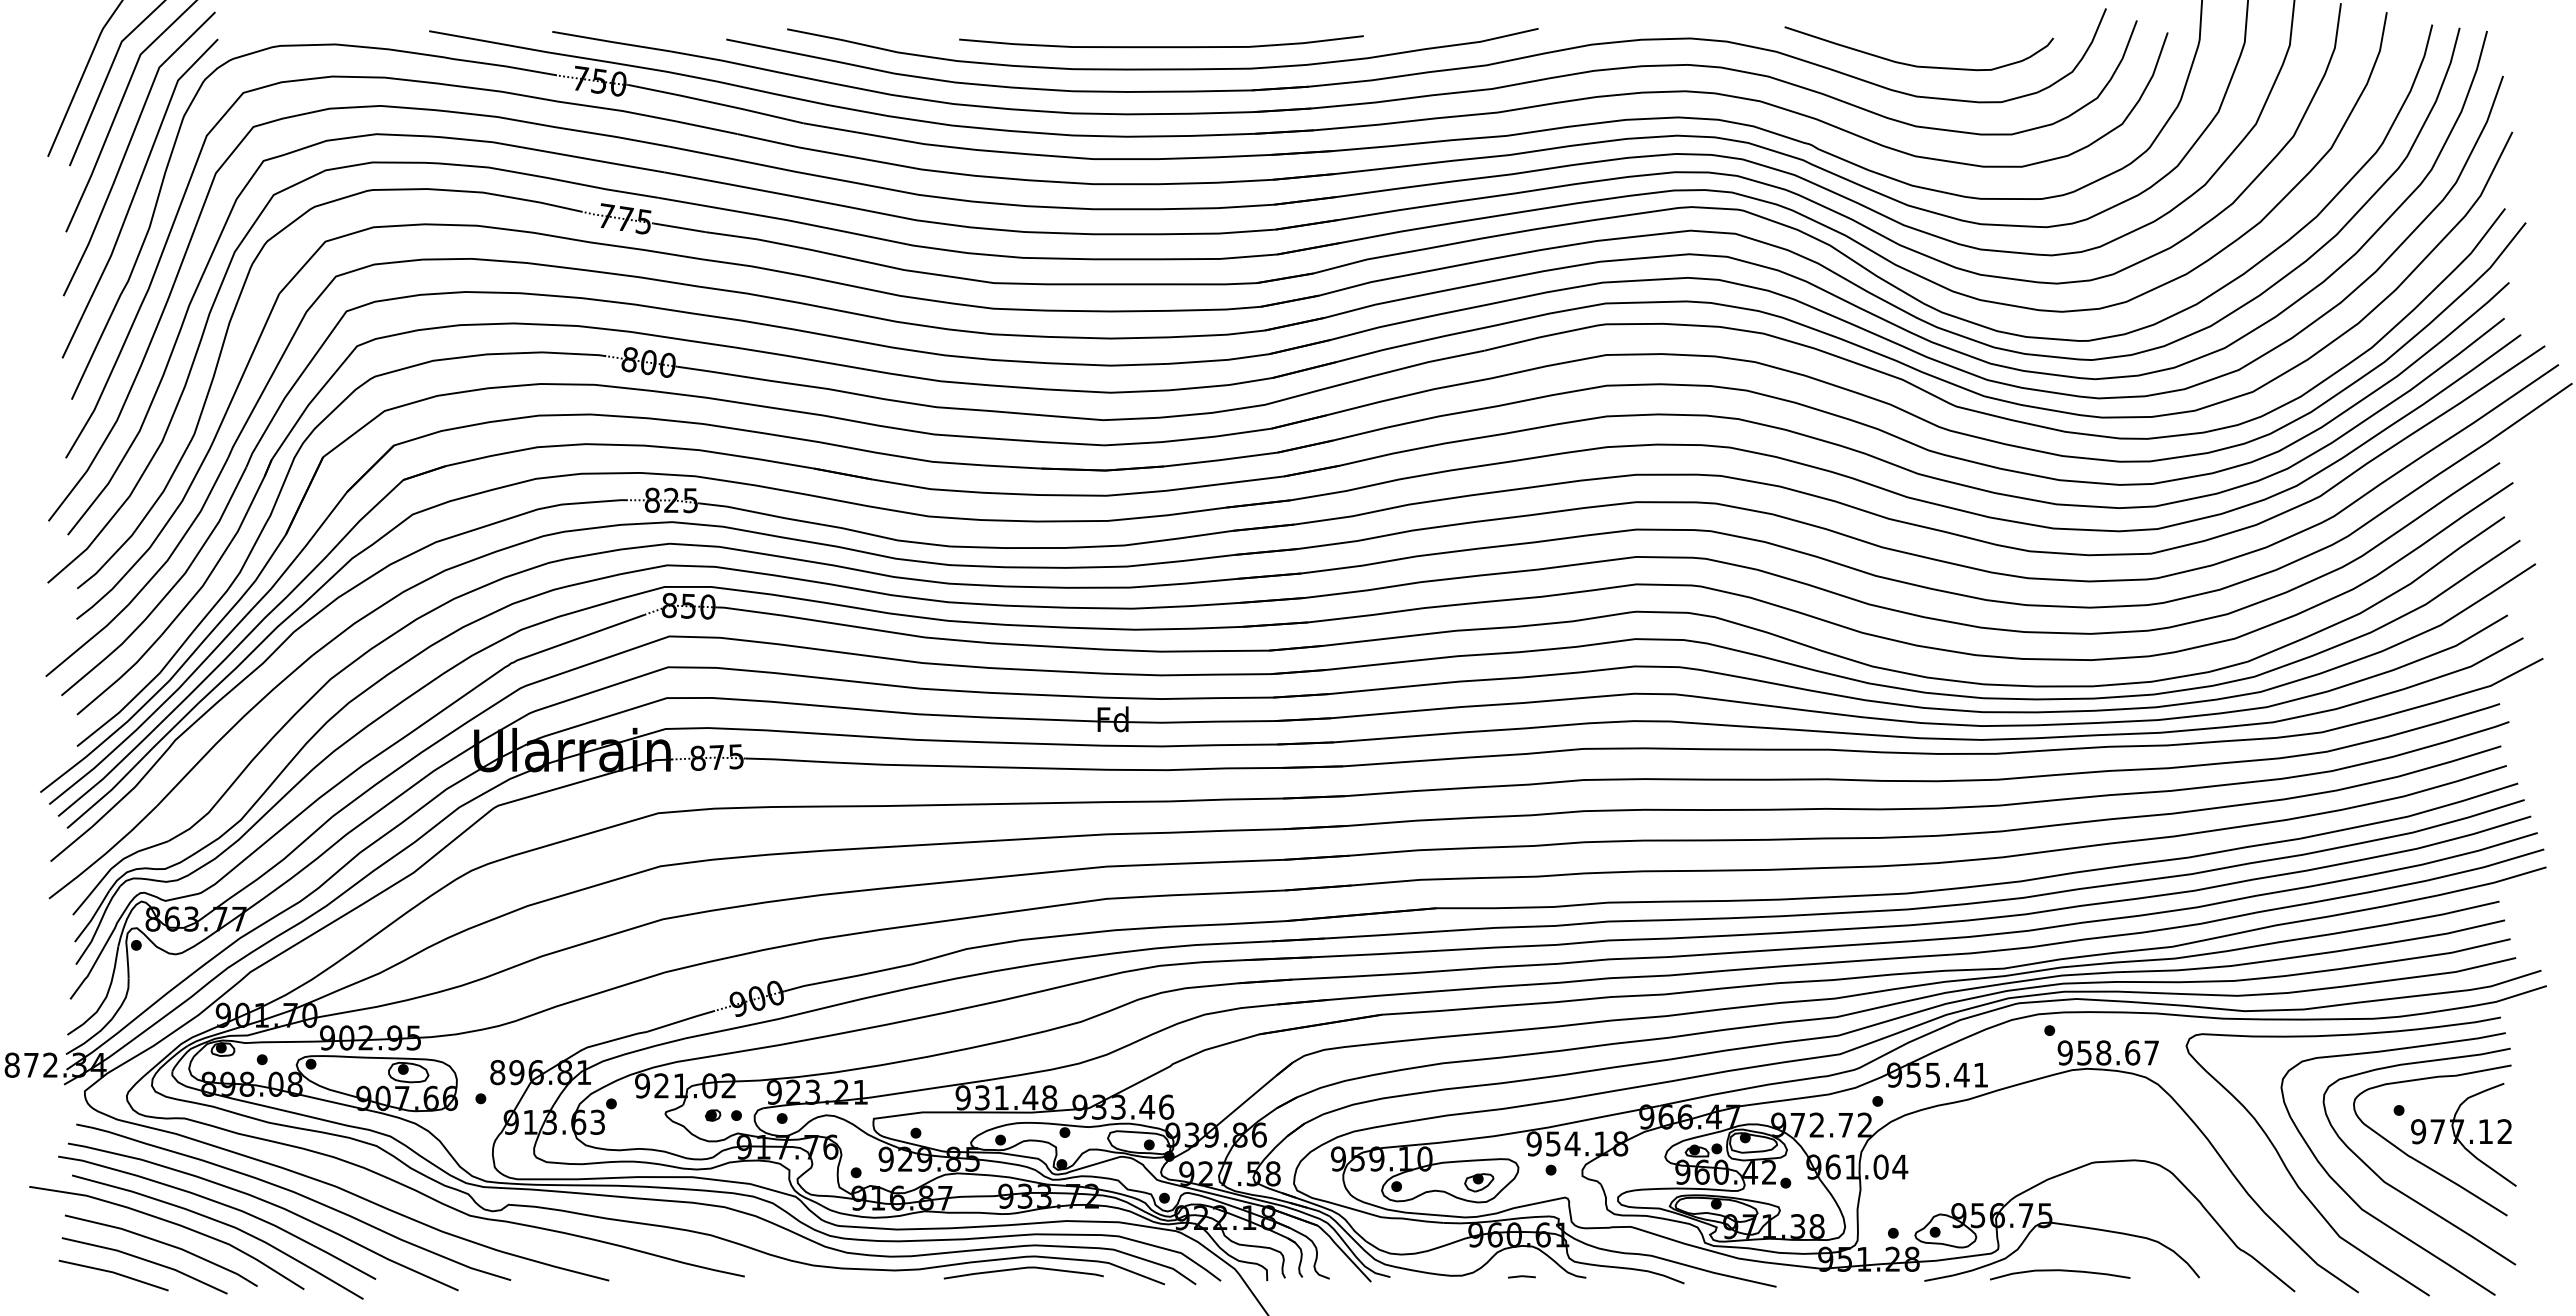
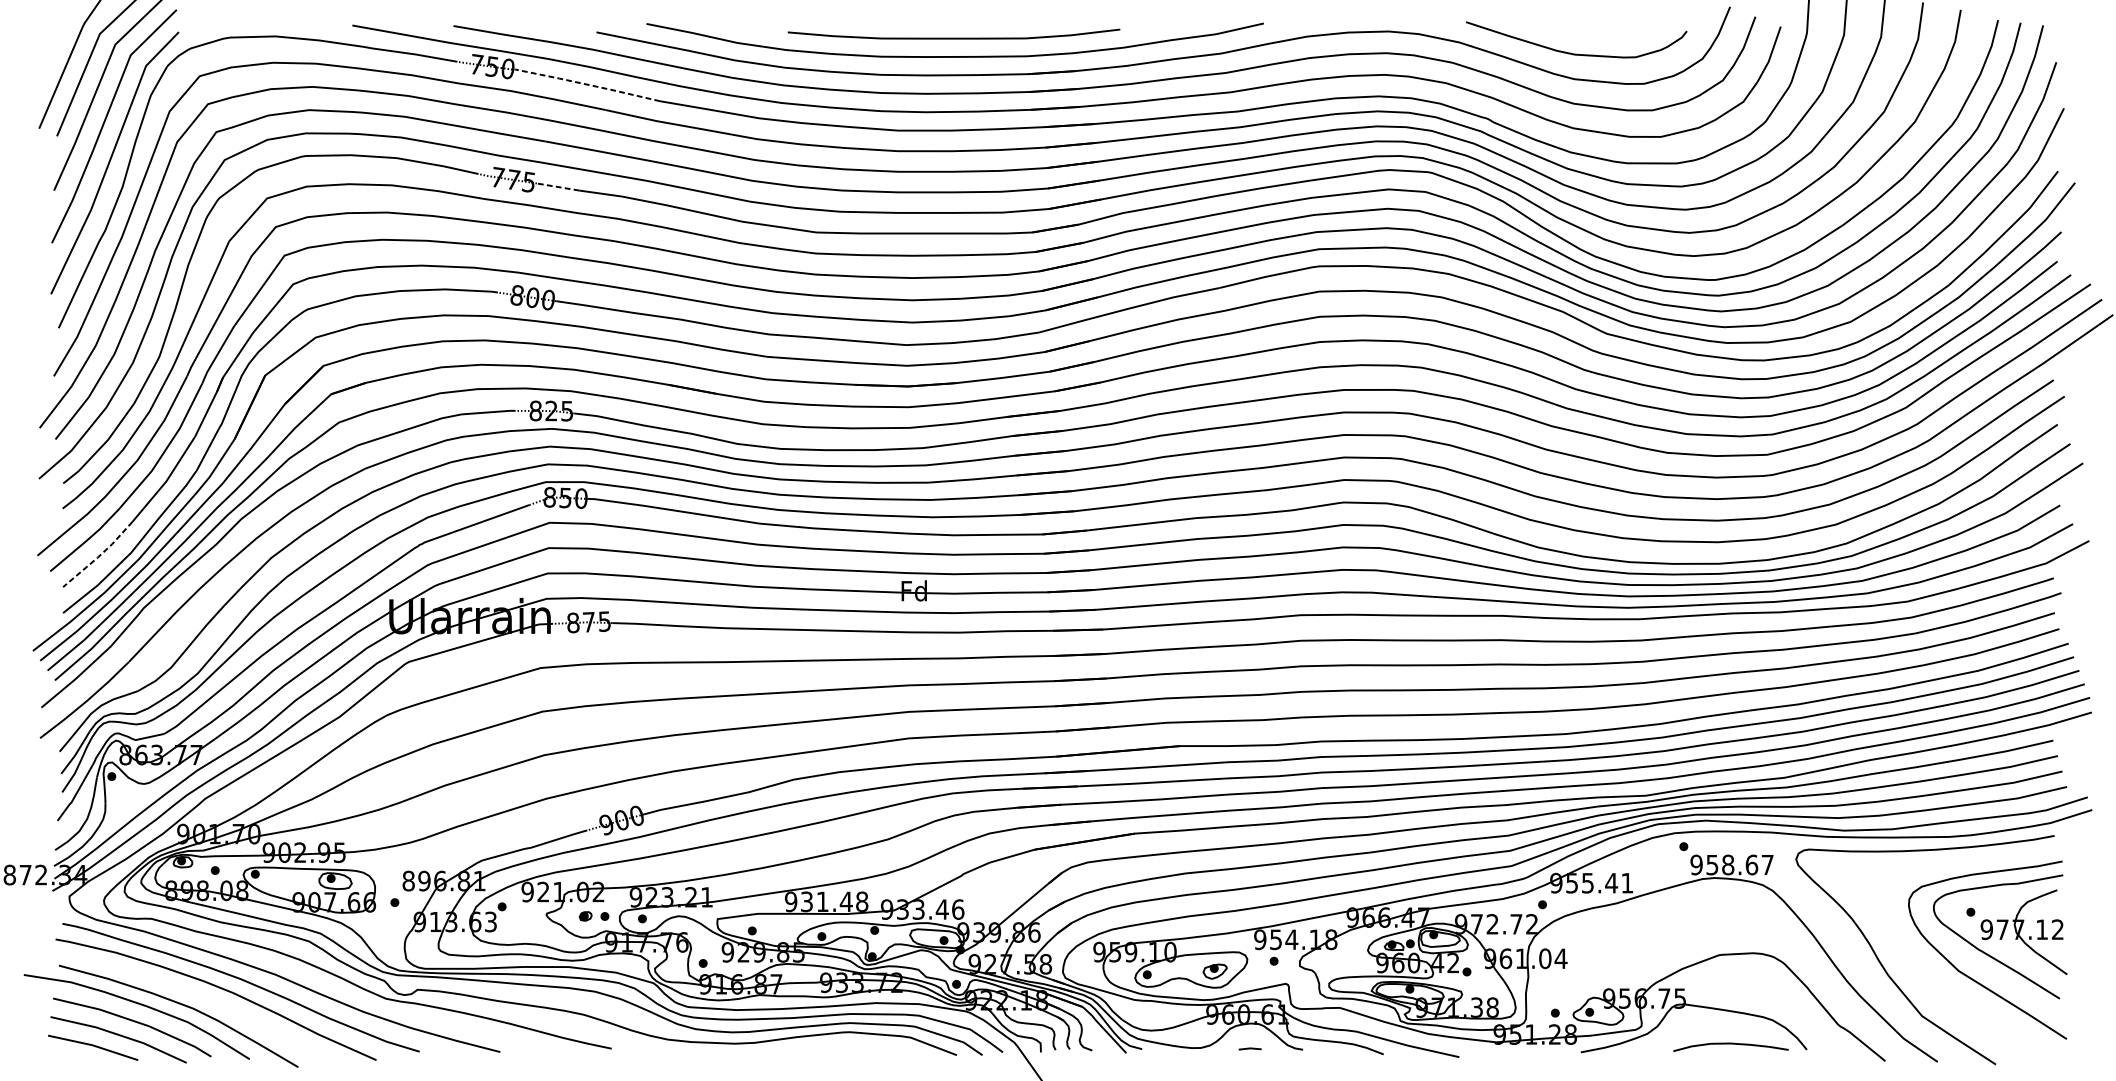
line: (715, 103) -> (587, 84), solid -> dashed
line: (679, 227) -> (558, 186), solid -> dashed
line: (120, 677) -> (98, 556), solid -> dashed
curve: (2354, 1200) -> (1934, 986), removed
curve: (222, 1205) -> (182, 990), removed
curve: (1022, 1269) -> (839, 1042), removed
curve: (2060, 1271) -> (1731, 1044), moved

